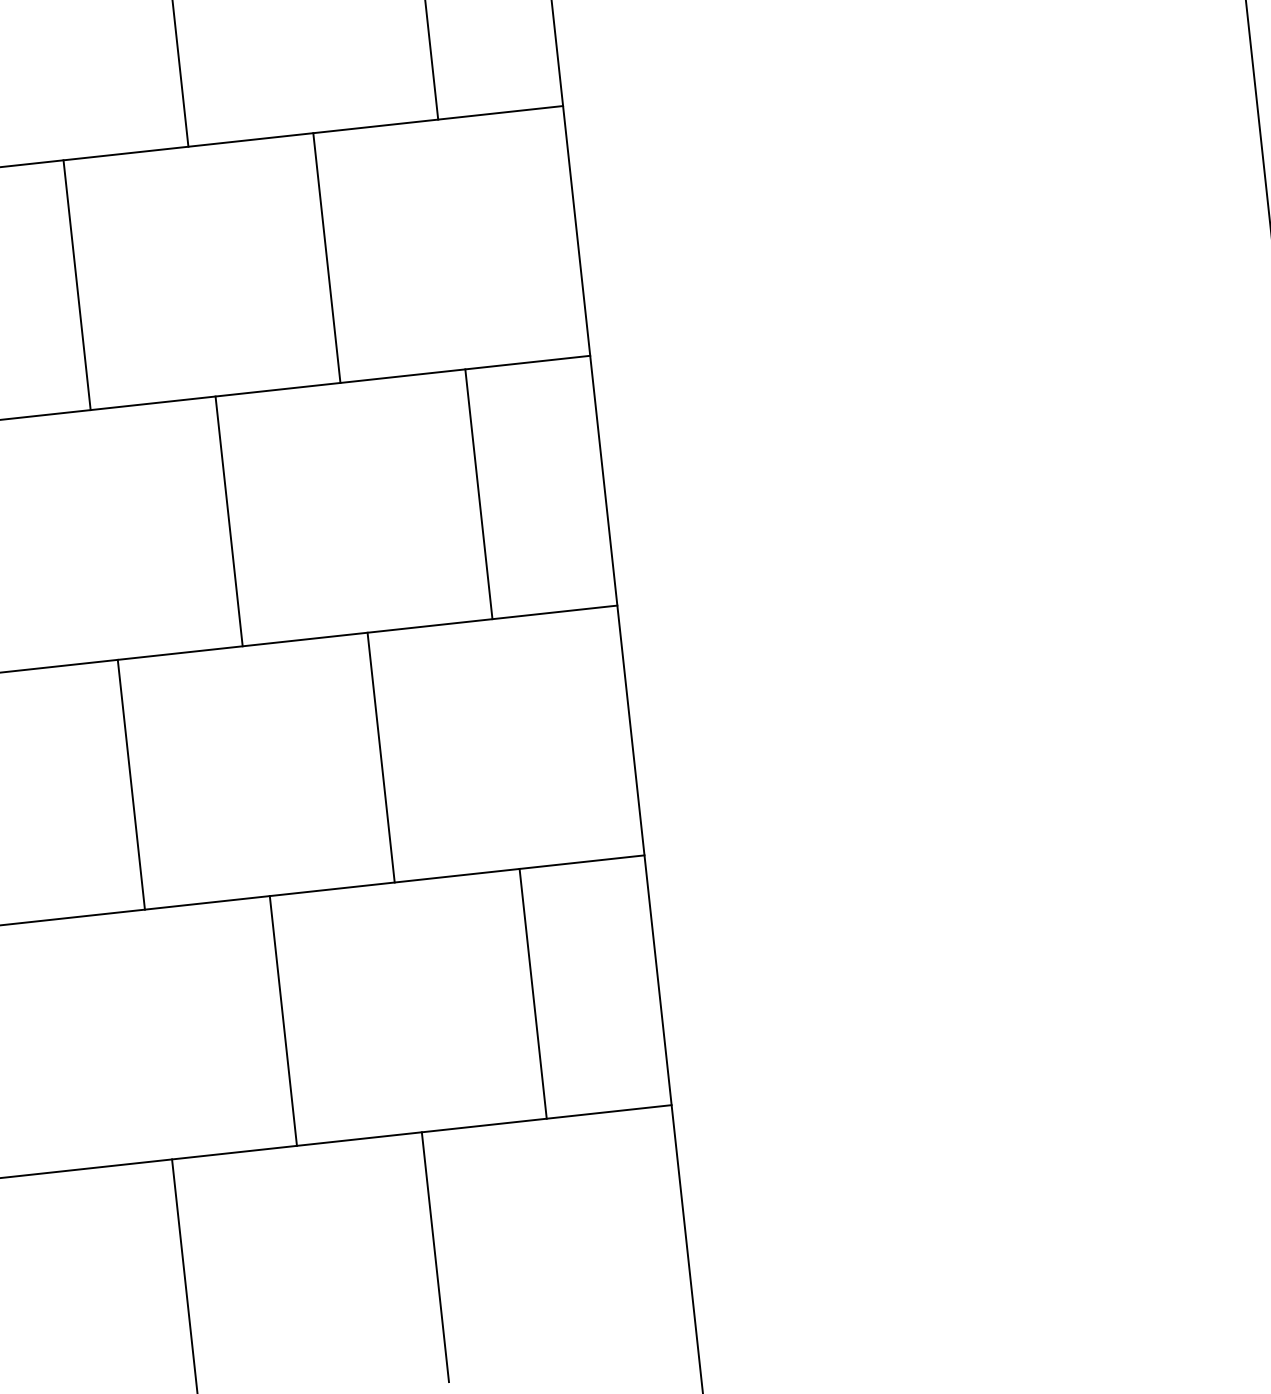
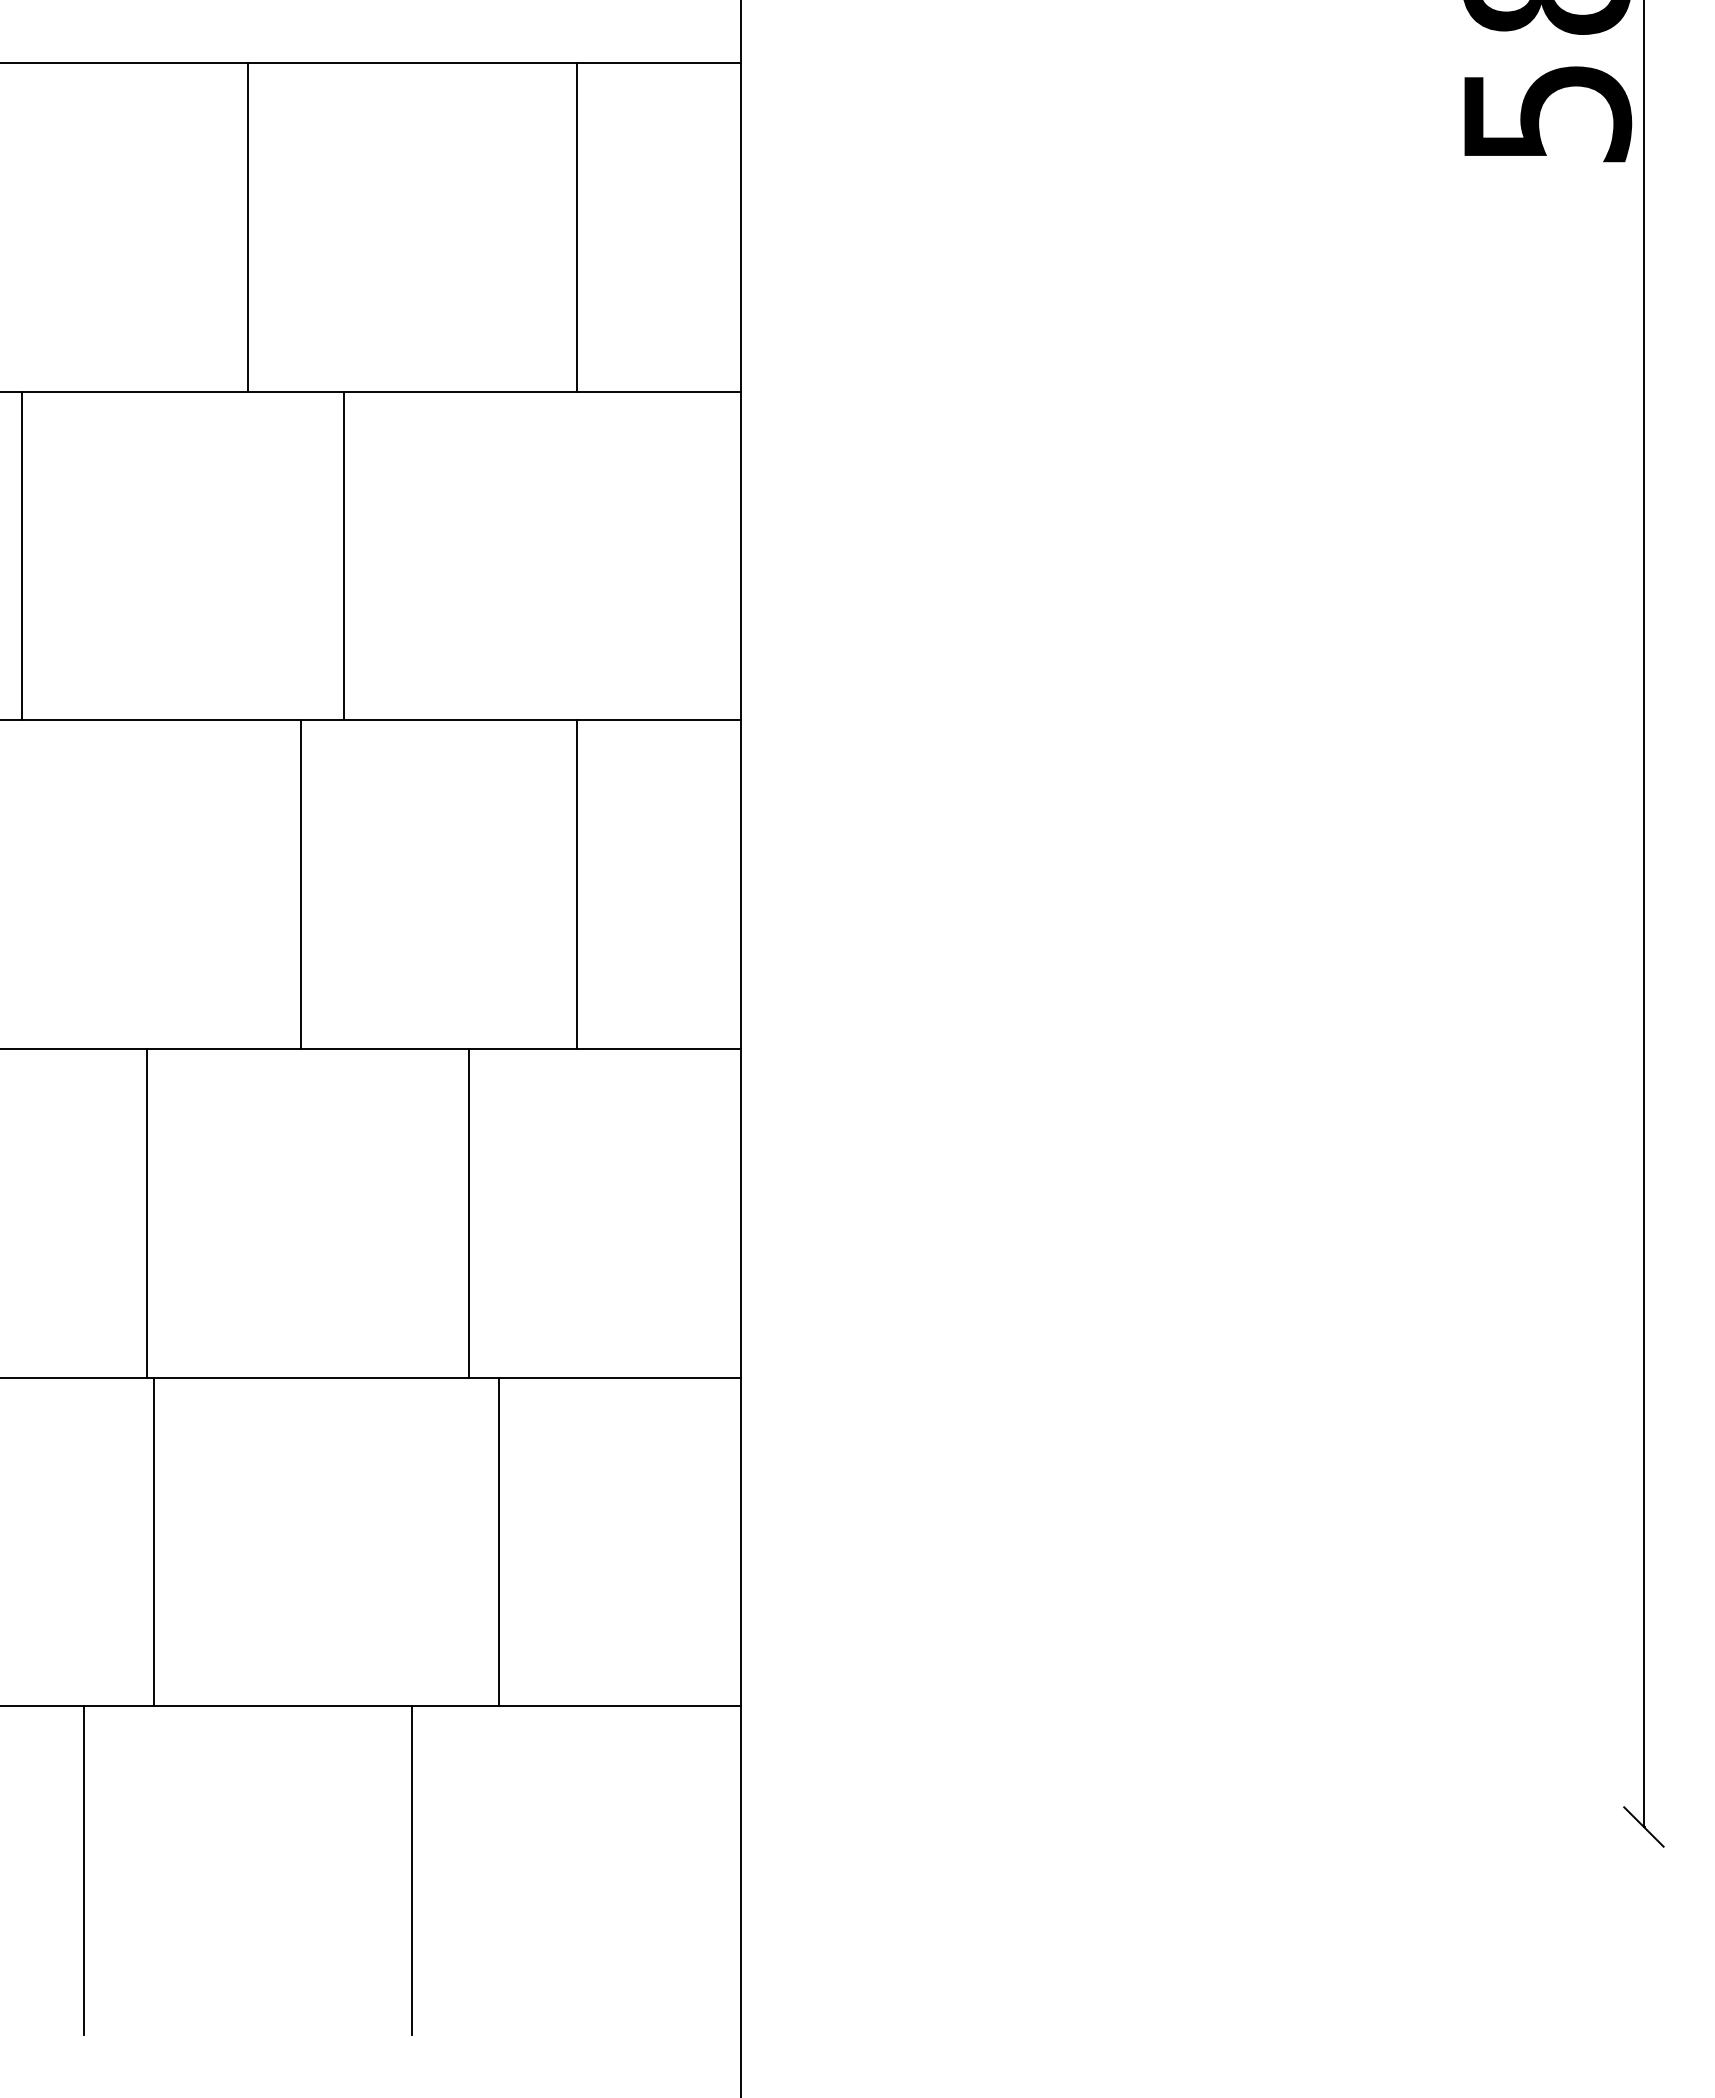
line: (327, 257) -> (344, 555), moved
line: (77, 284) -> (21, 555), moved
line: (228, 521) -> (300, 884), moved
line: (381, 756) -> (469, 1212), moved
line: (131, 784) -> (146, 1212), moved
line: (533, 993) -> (498, 1541), moved
line: (283, 1020) -> (153, 1541), moved

